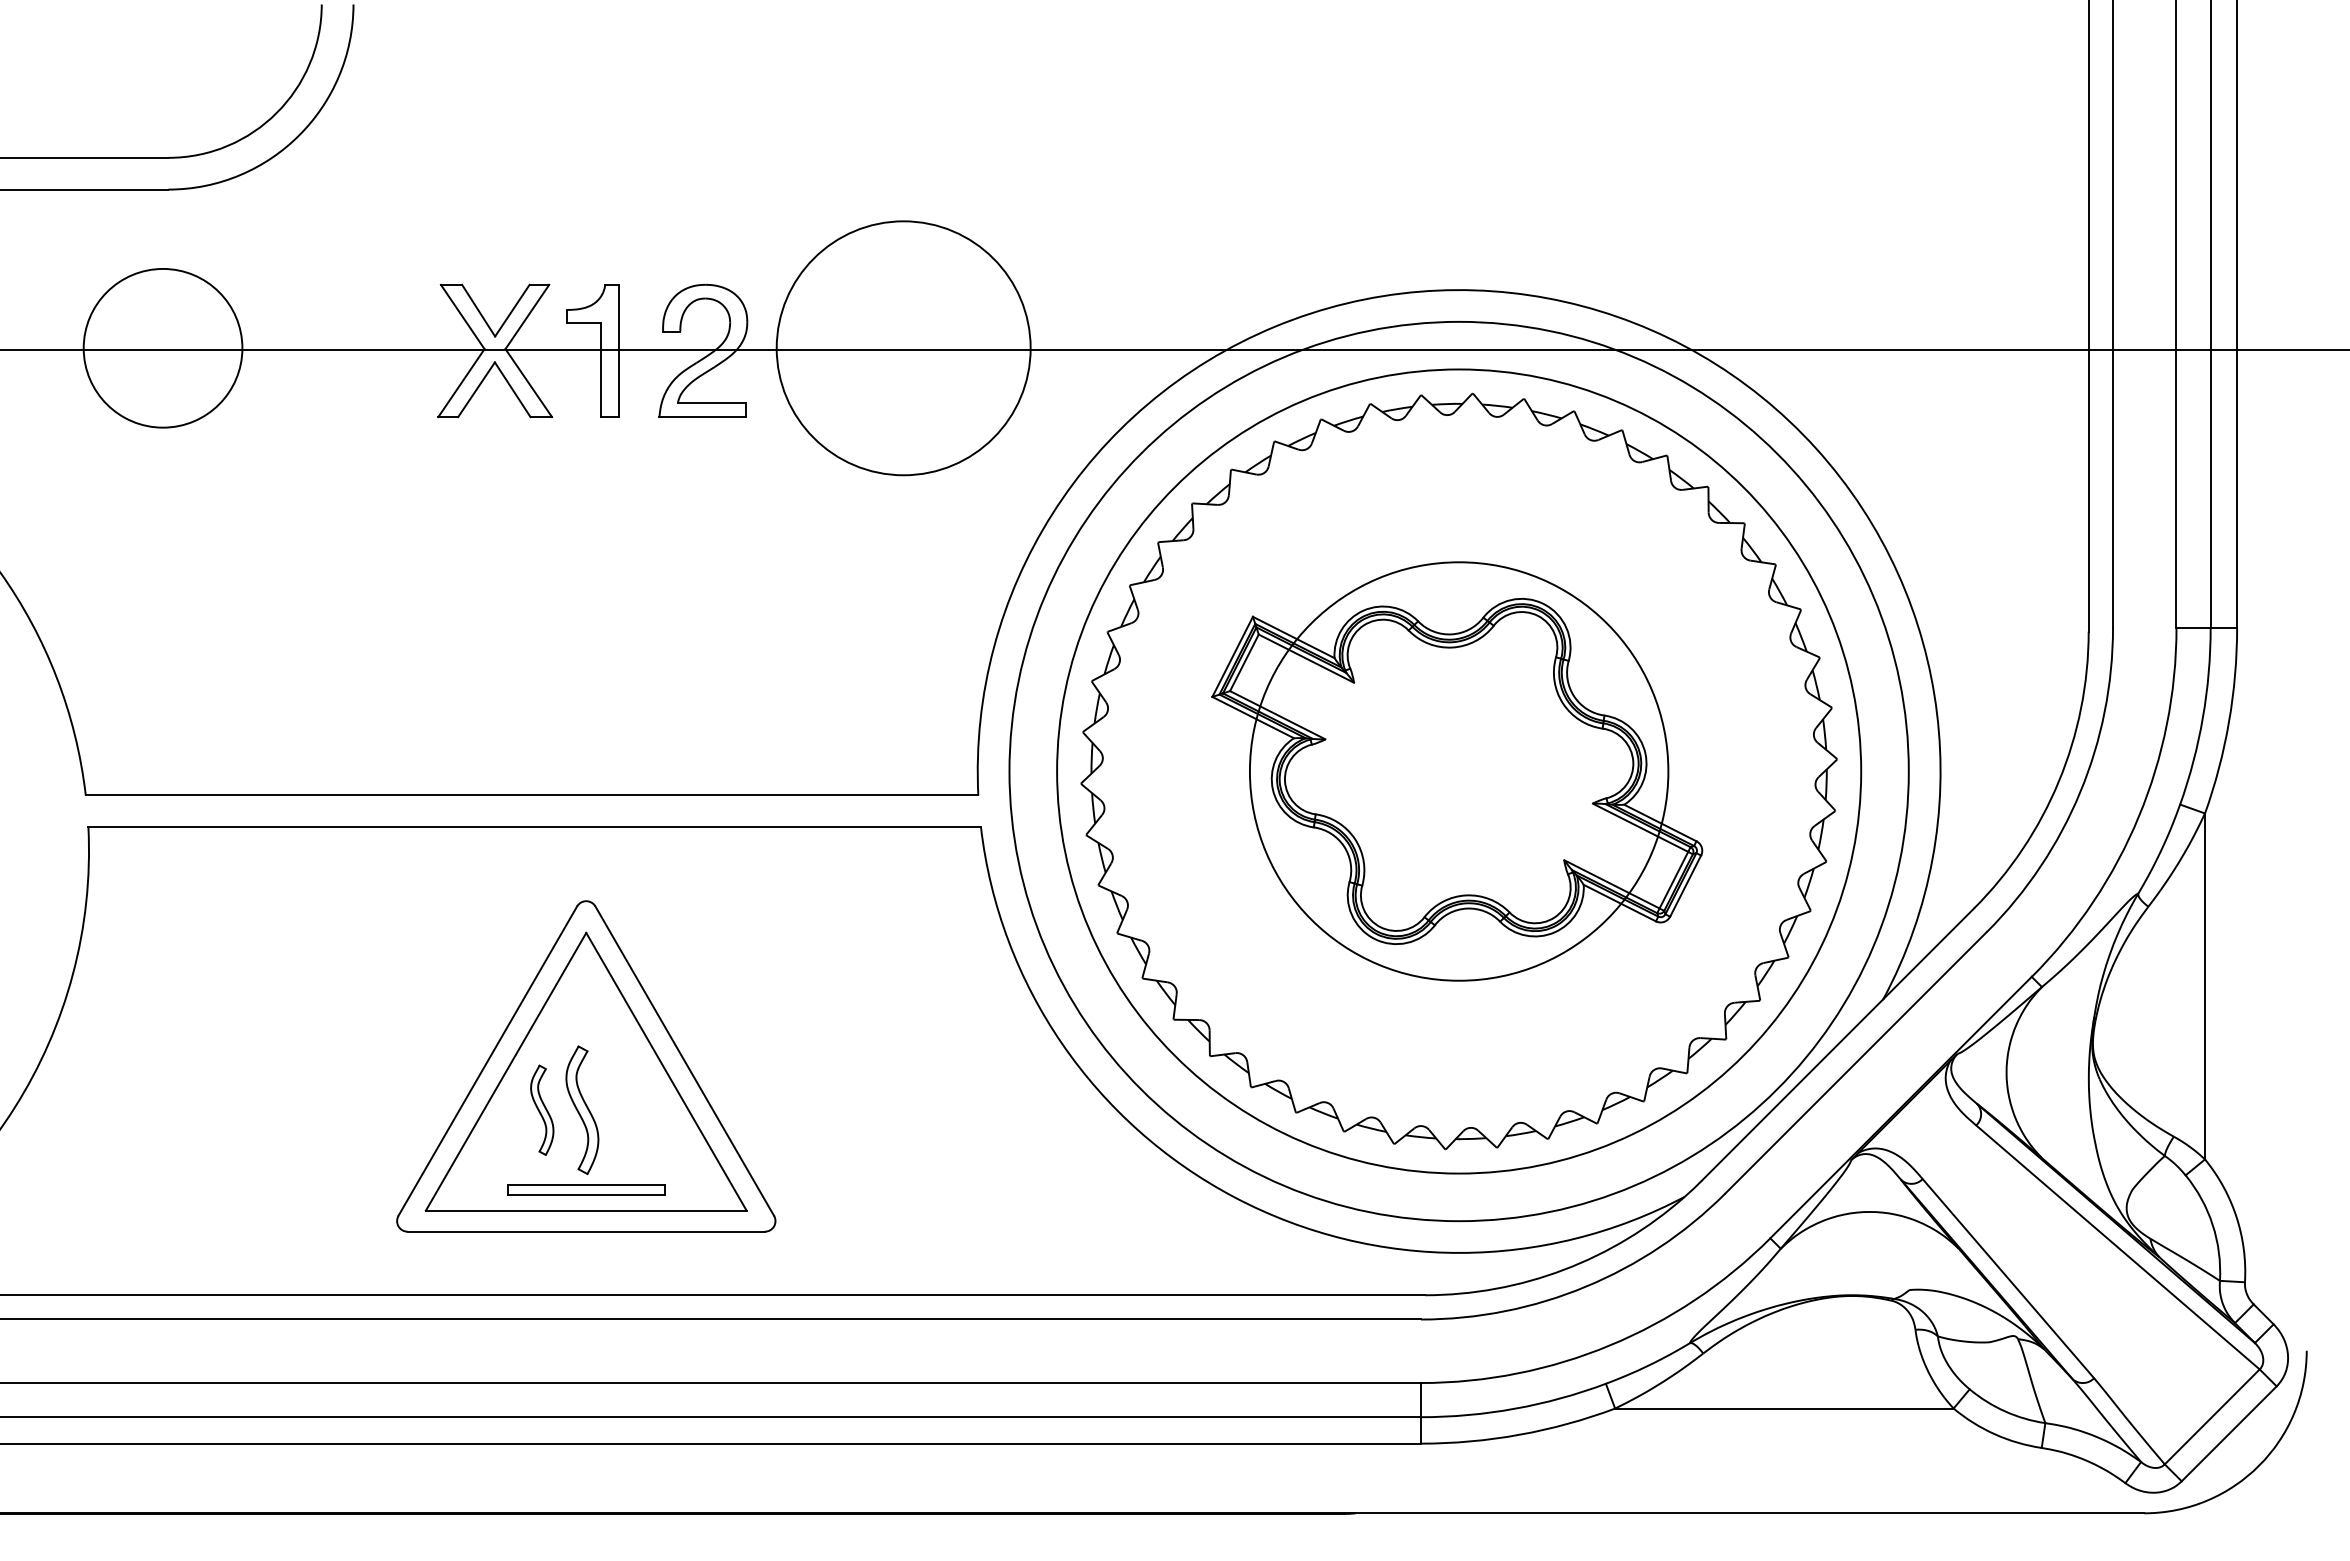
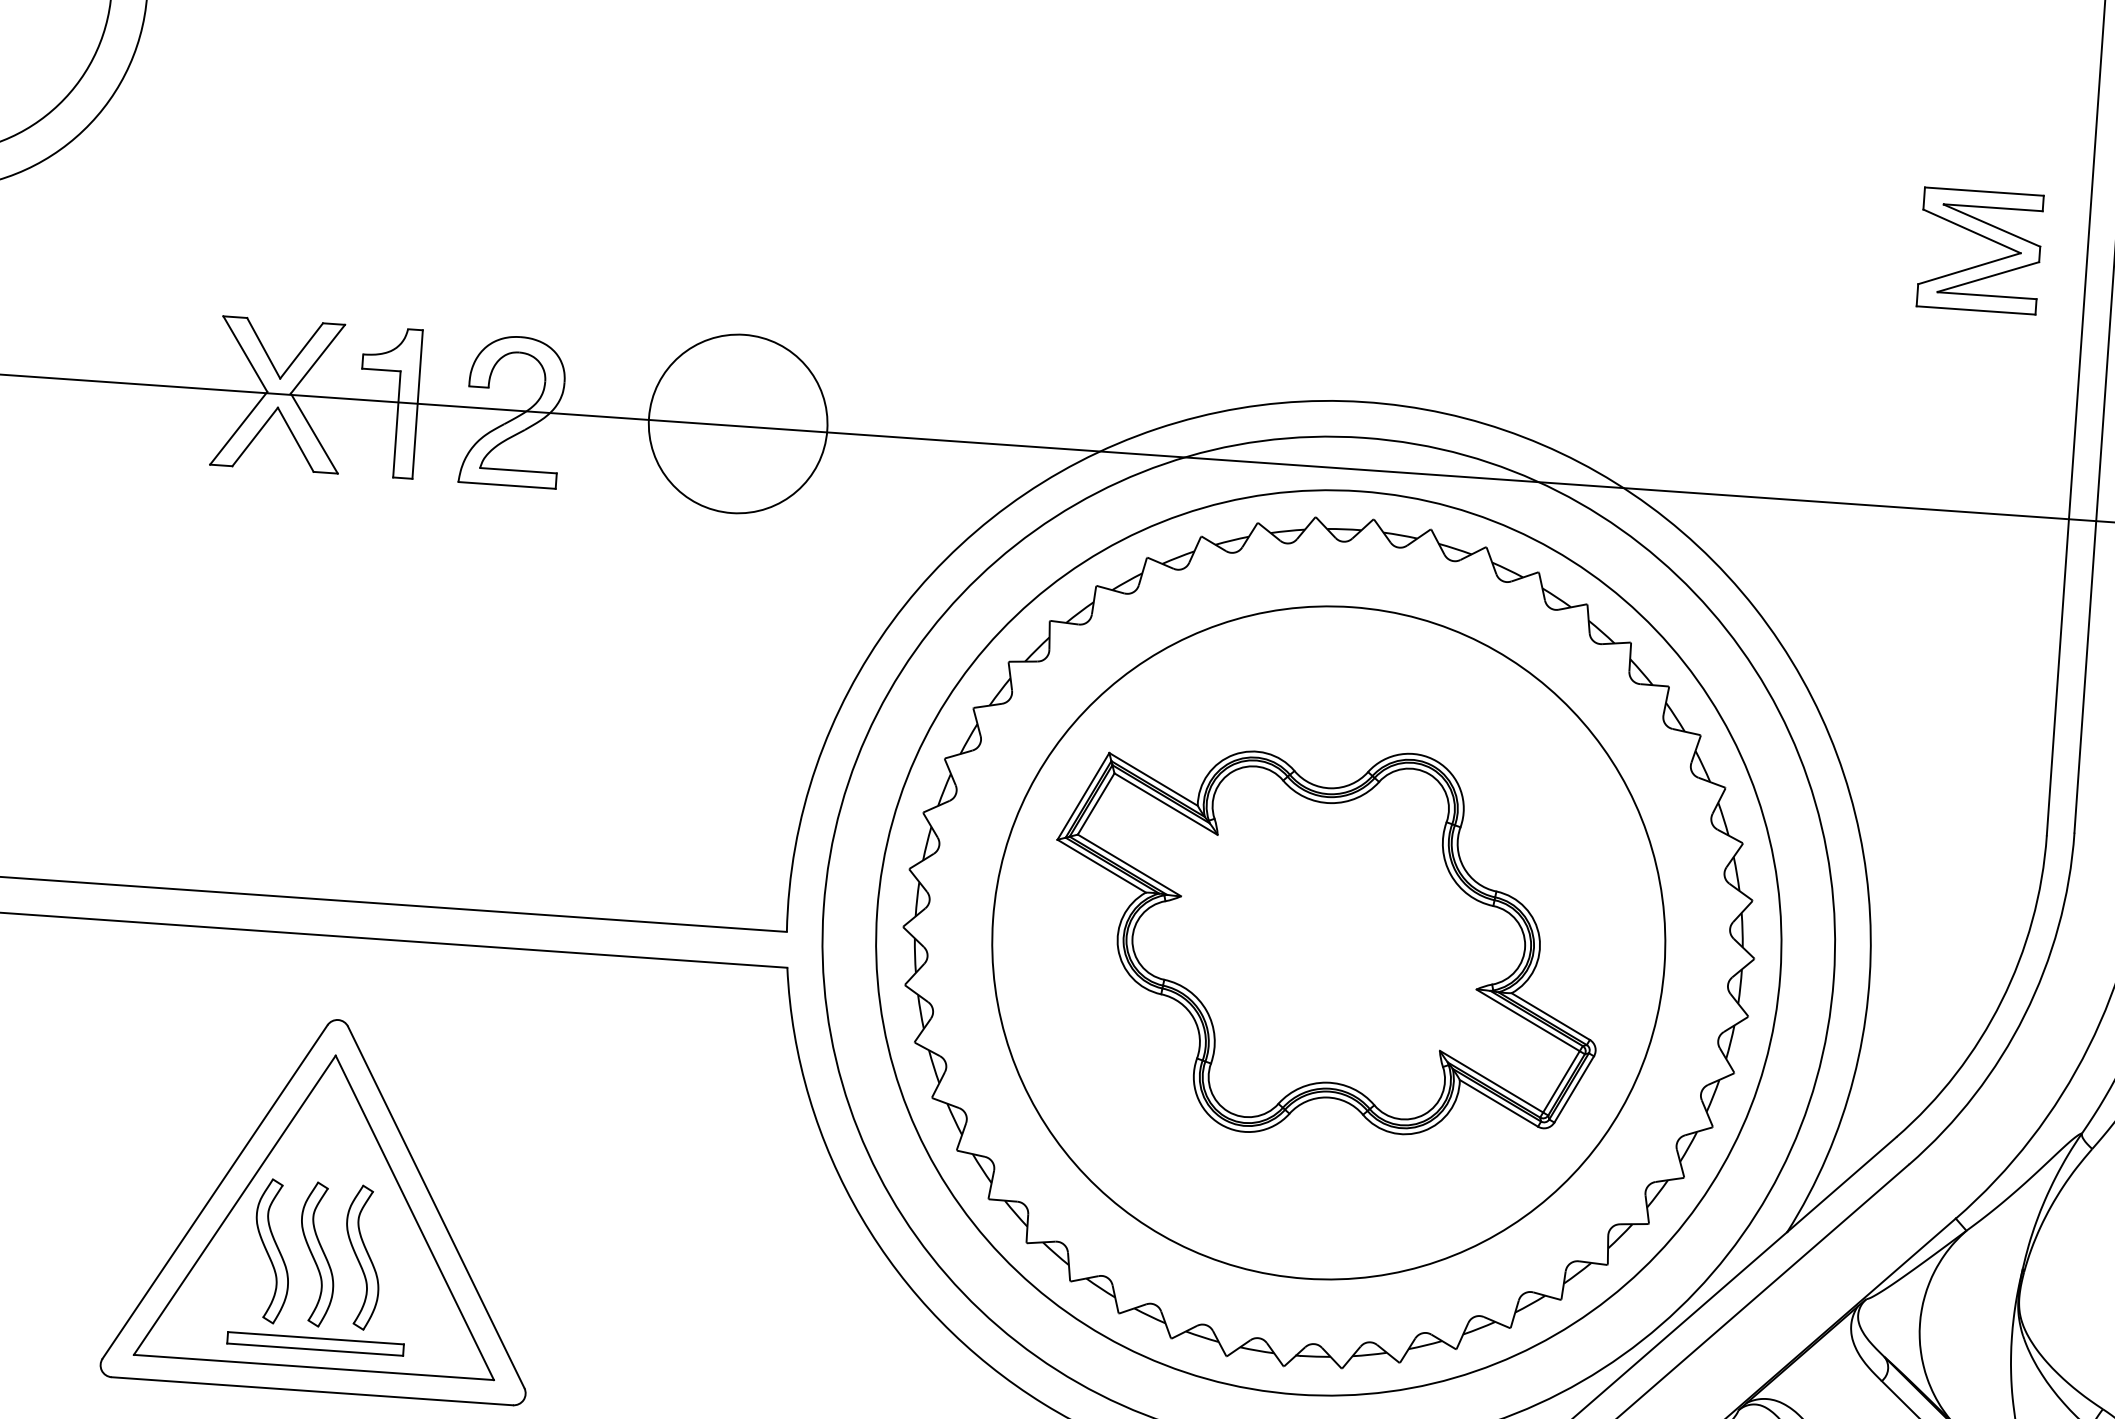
part: (1998, 107) -> (1986, 239), added
circle: (903, 347) -> (738, 423), size x0.62
circle: (1459, 771) -> (1329, 942), size x1.43
part: (622, 1109) -> (362, 1256), added
part: (542, 1110) -> (272, 1251), size x1.43

